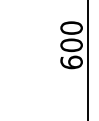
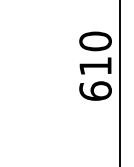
text: (71, 45) -> (95, 66), 600 -> 610

